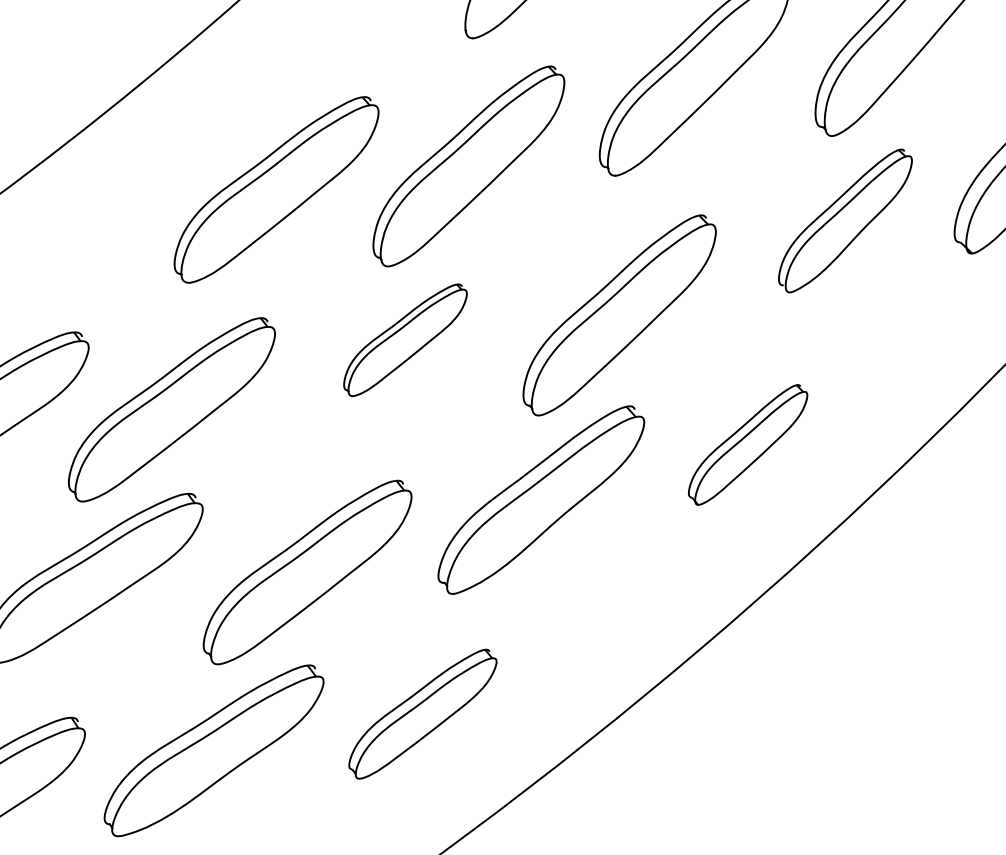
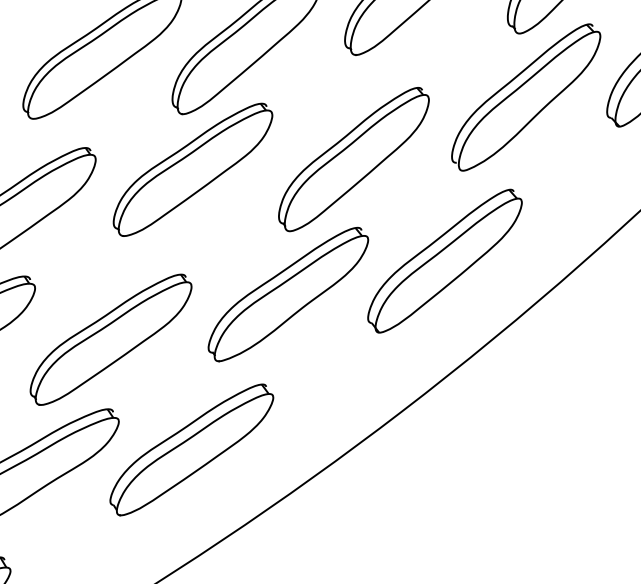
part: (845, 220) -> (526, 97), size x1.43
part: (405, 340) -> (192, 170), size x1.67
part: (747, 444) -> (444, 260), size x1.67
part: (422, 714) -> (191, 450), size x1.43

